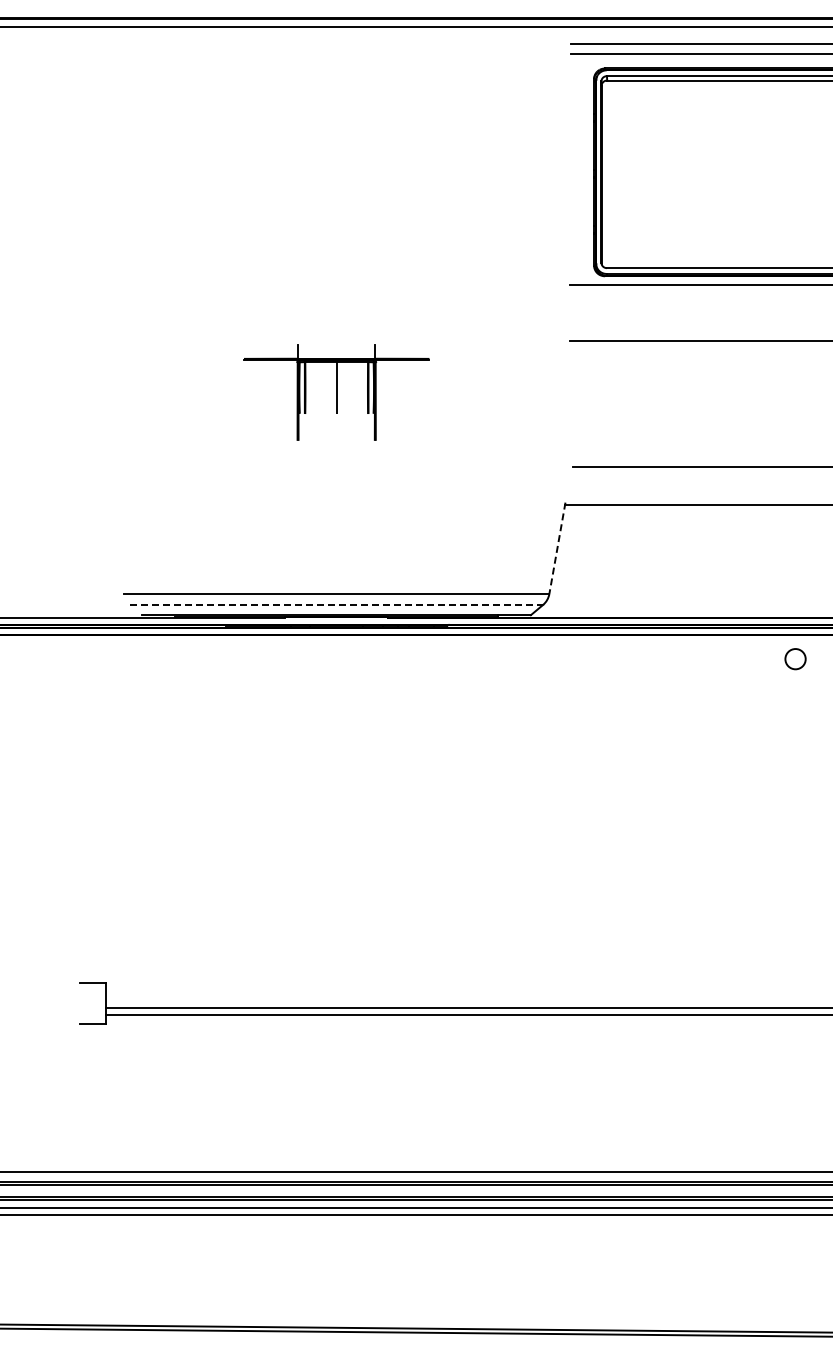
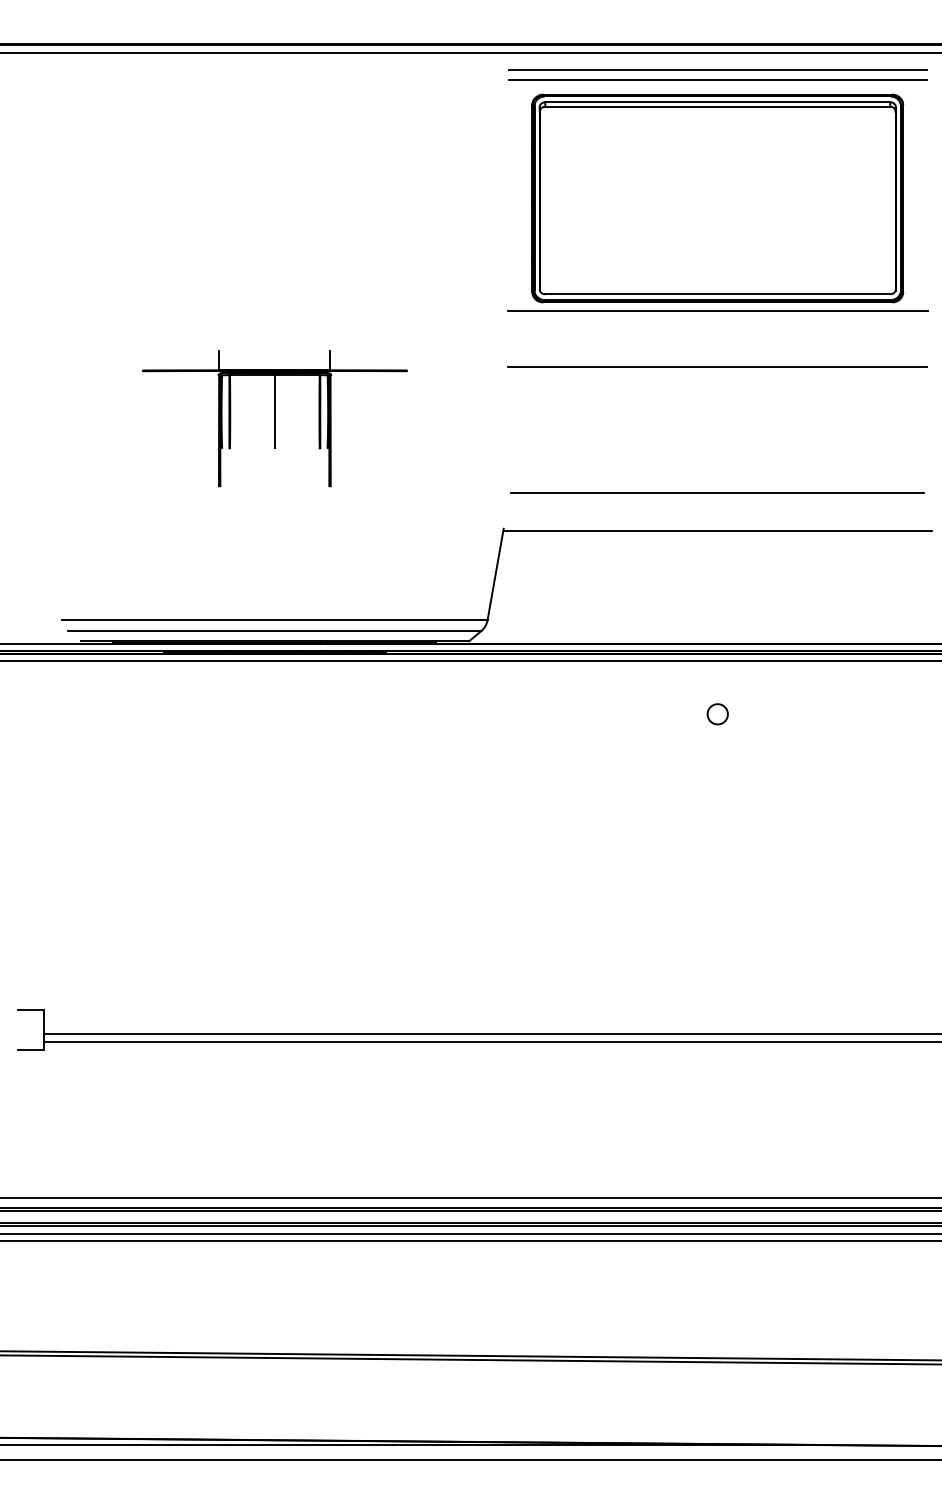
part: (336, 392) -> (274, 418), size x1.43
line: (557, 548) -> (495, 574), dashed -> solid
line: (337, 605) -> (275, 631), dashed -> solid
part: (795, 659) -> (717, 714), moved

